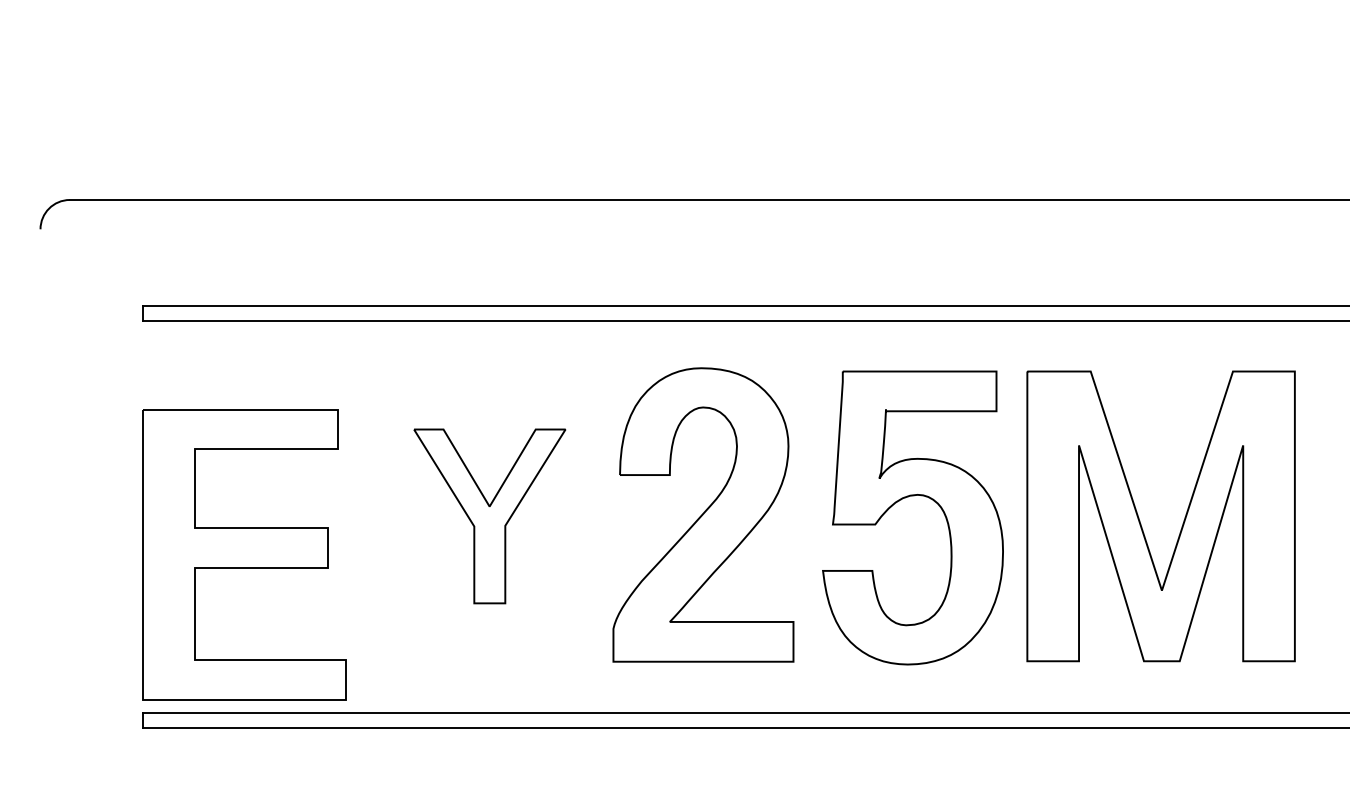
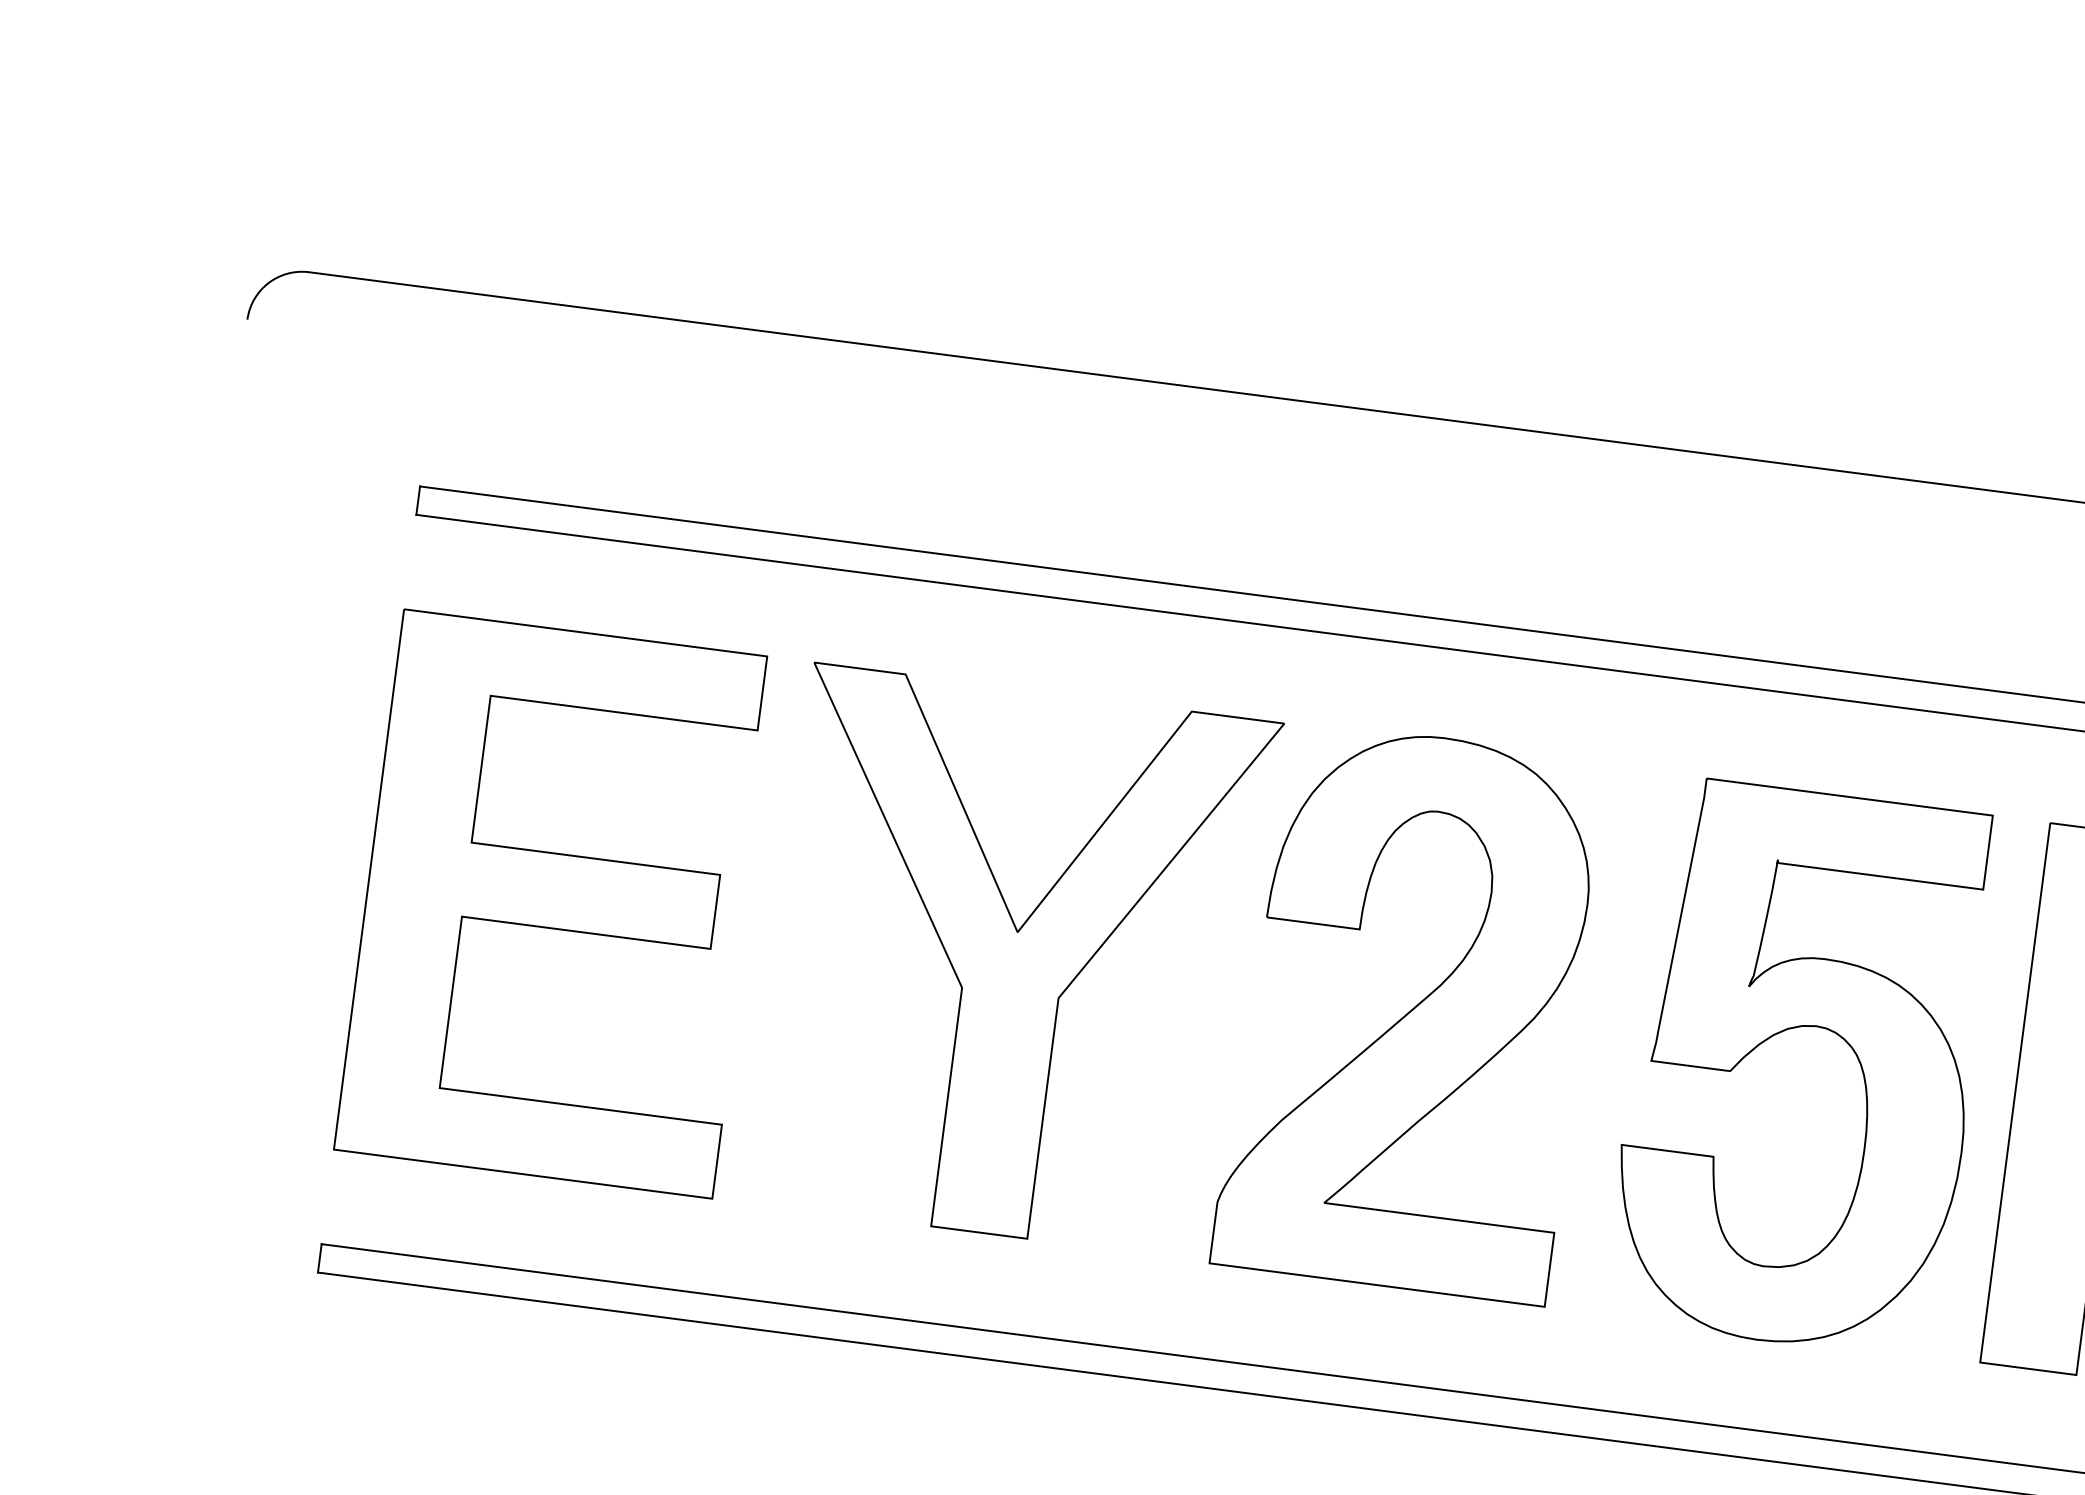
part: (489, 516) -> (1013, 962), size x1.67
part: (244, 554) -> (557, 903), moved

